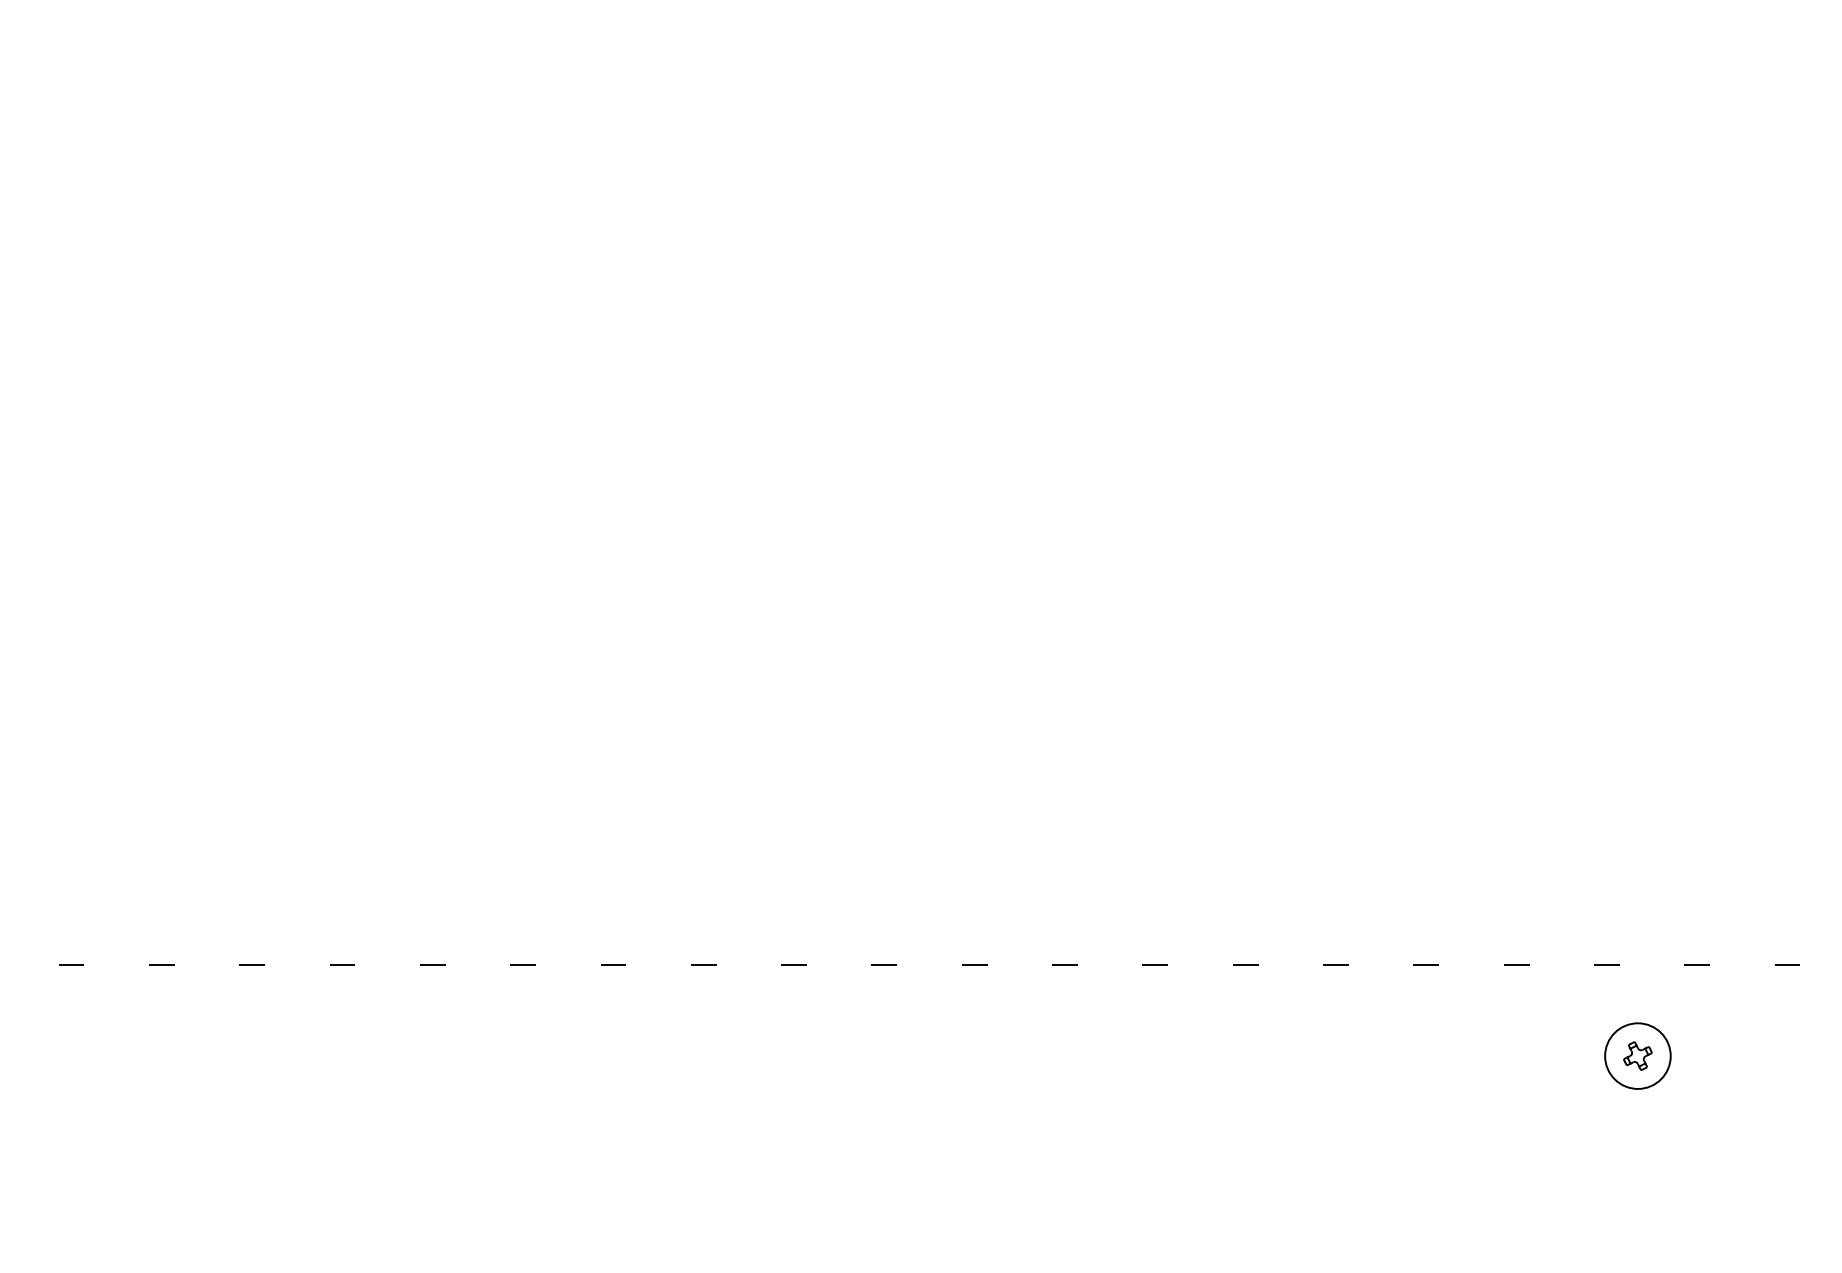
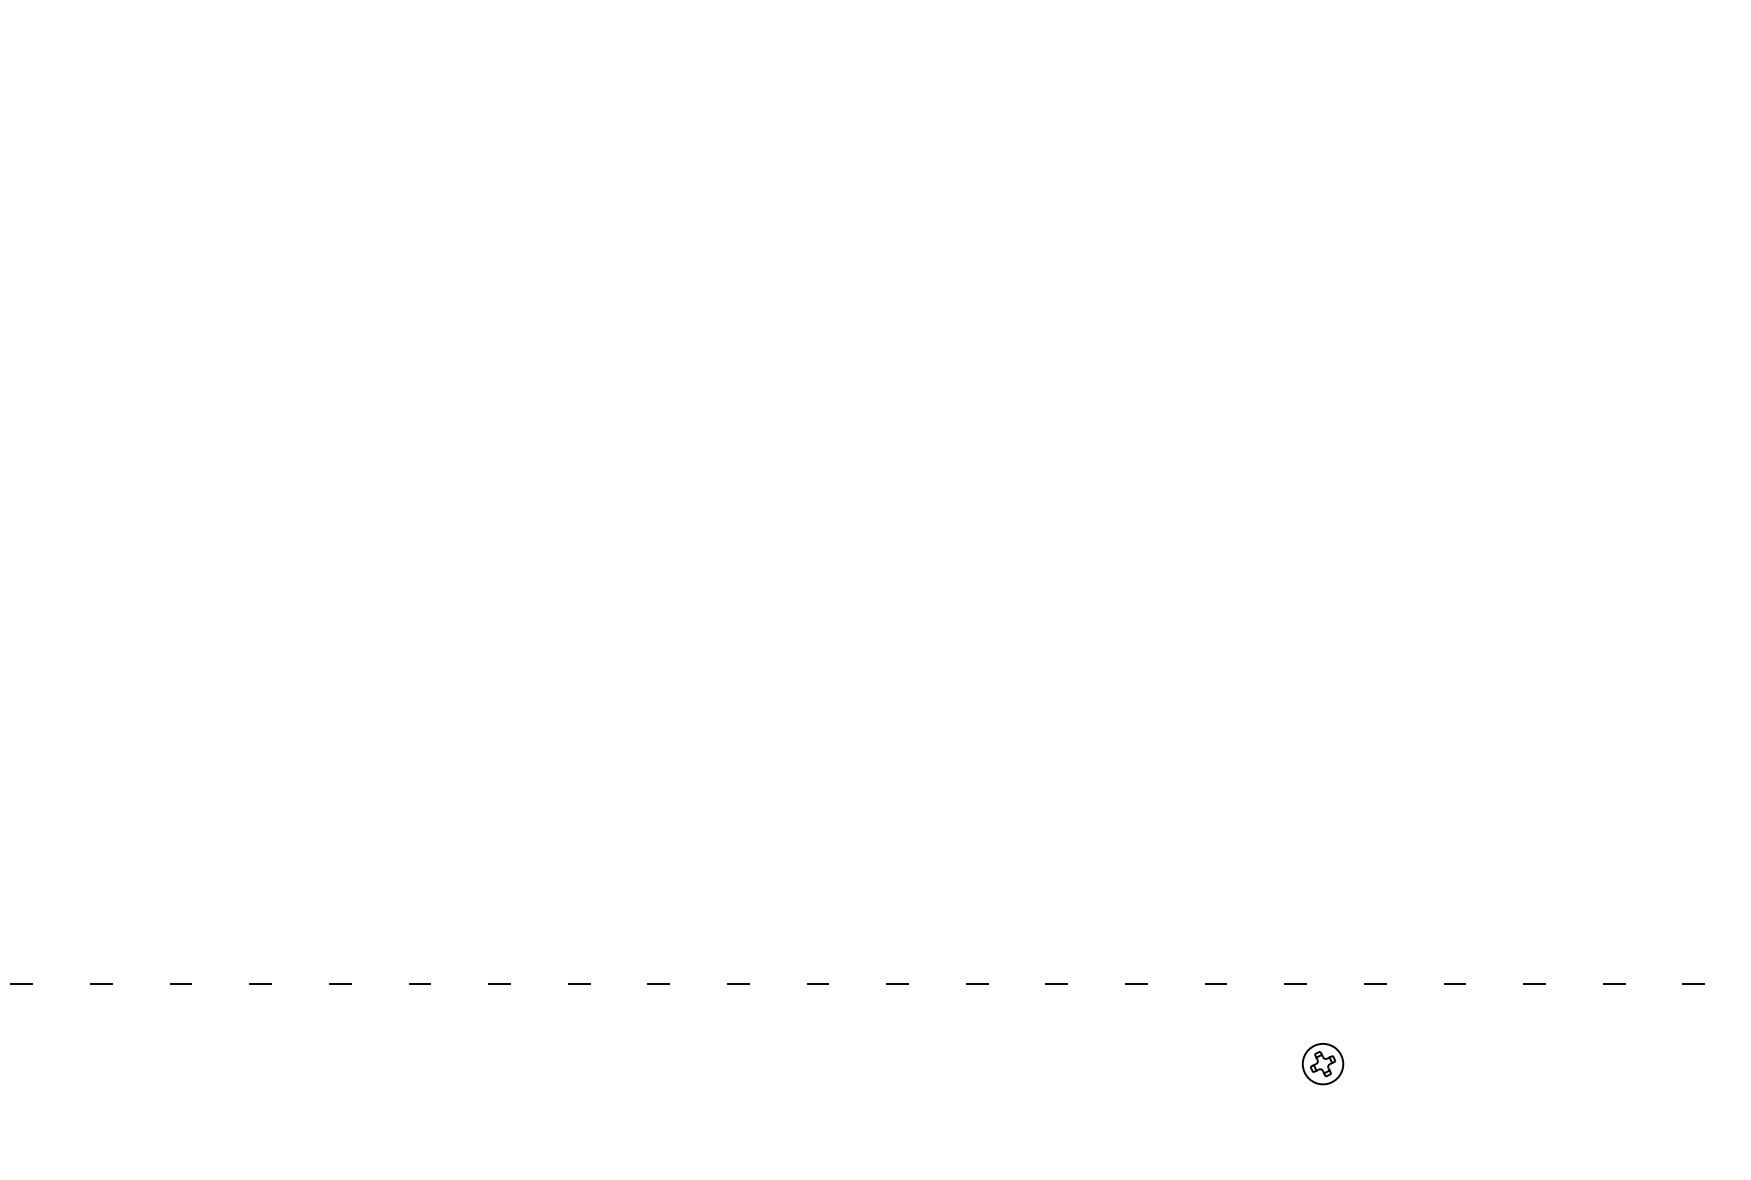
circle: (1637, 1056) -> (1322, 1064), size x0.7

